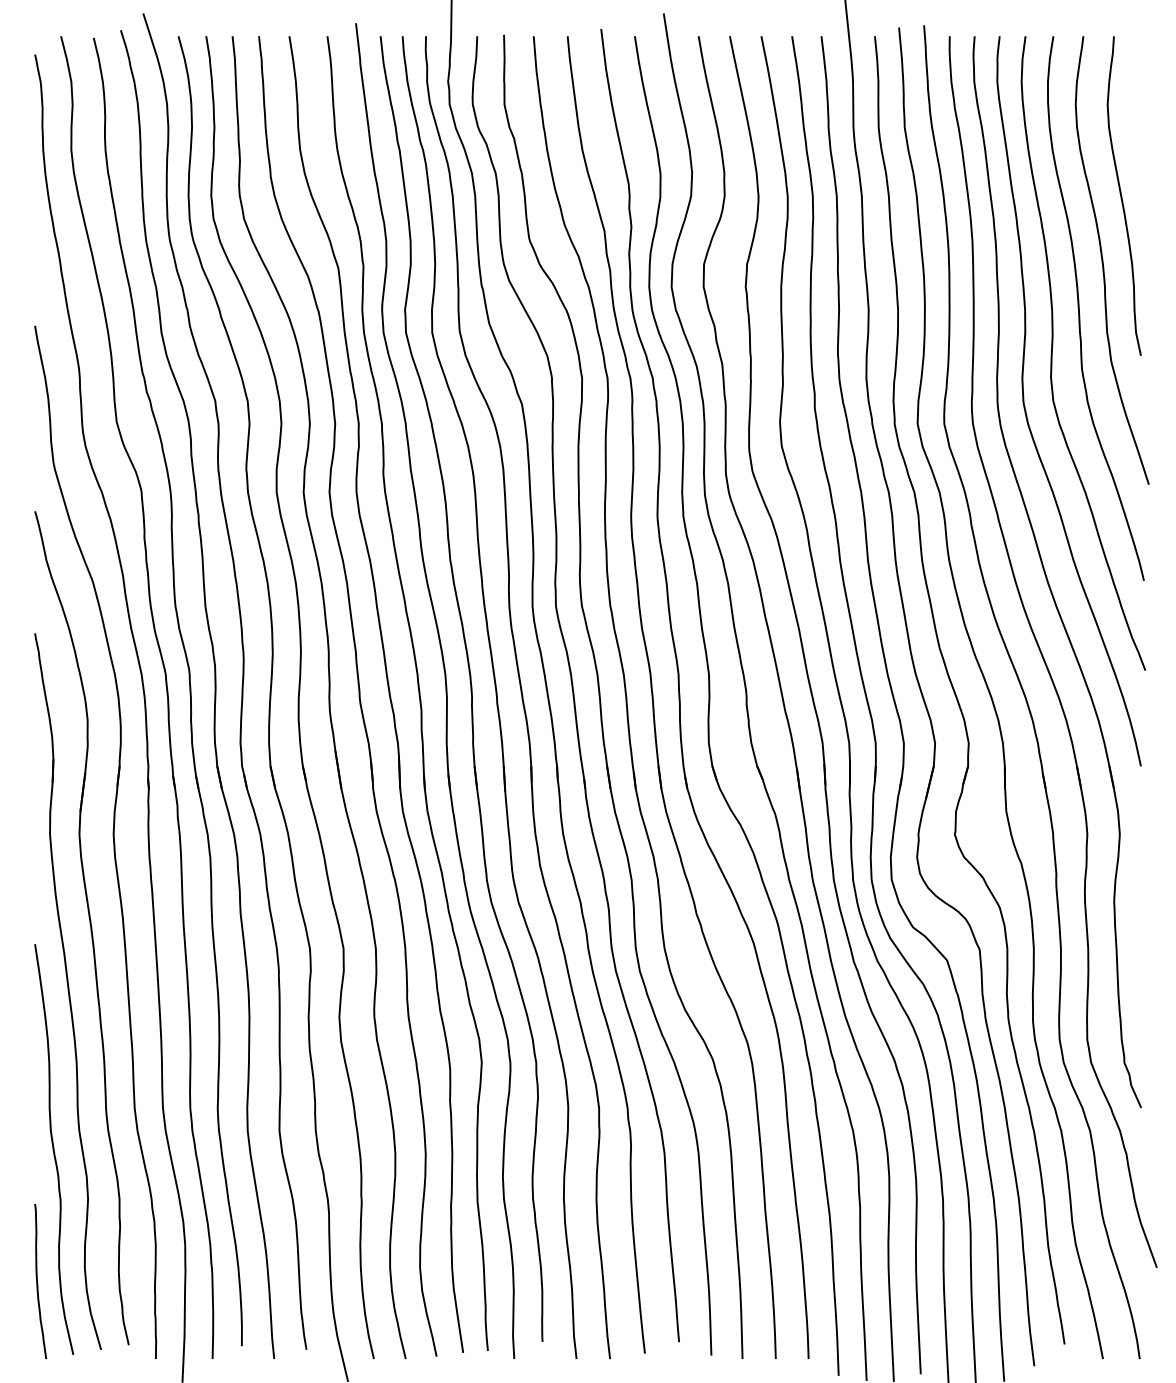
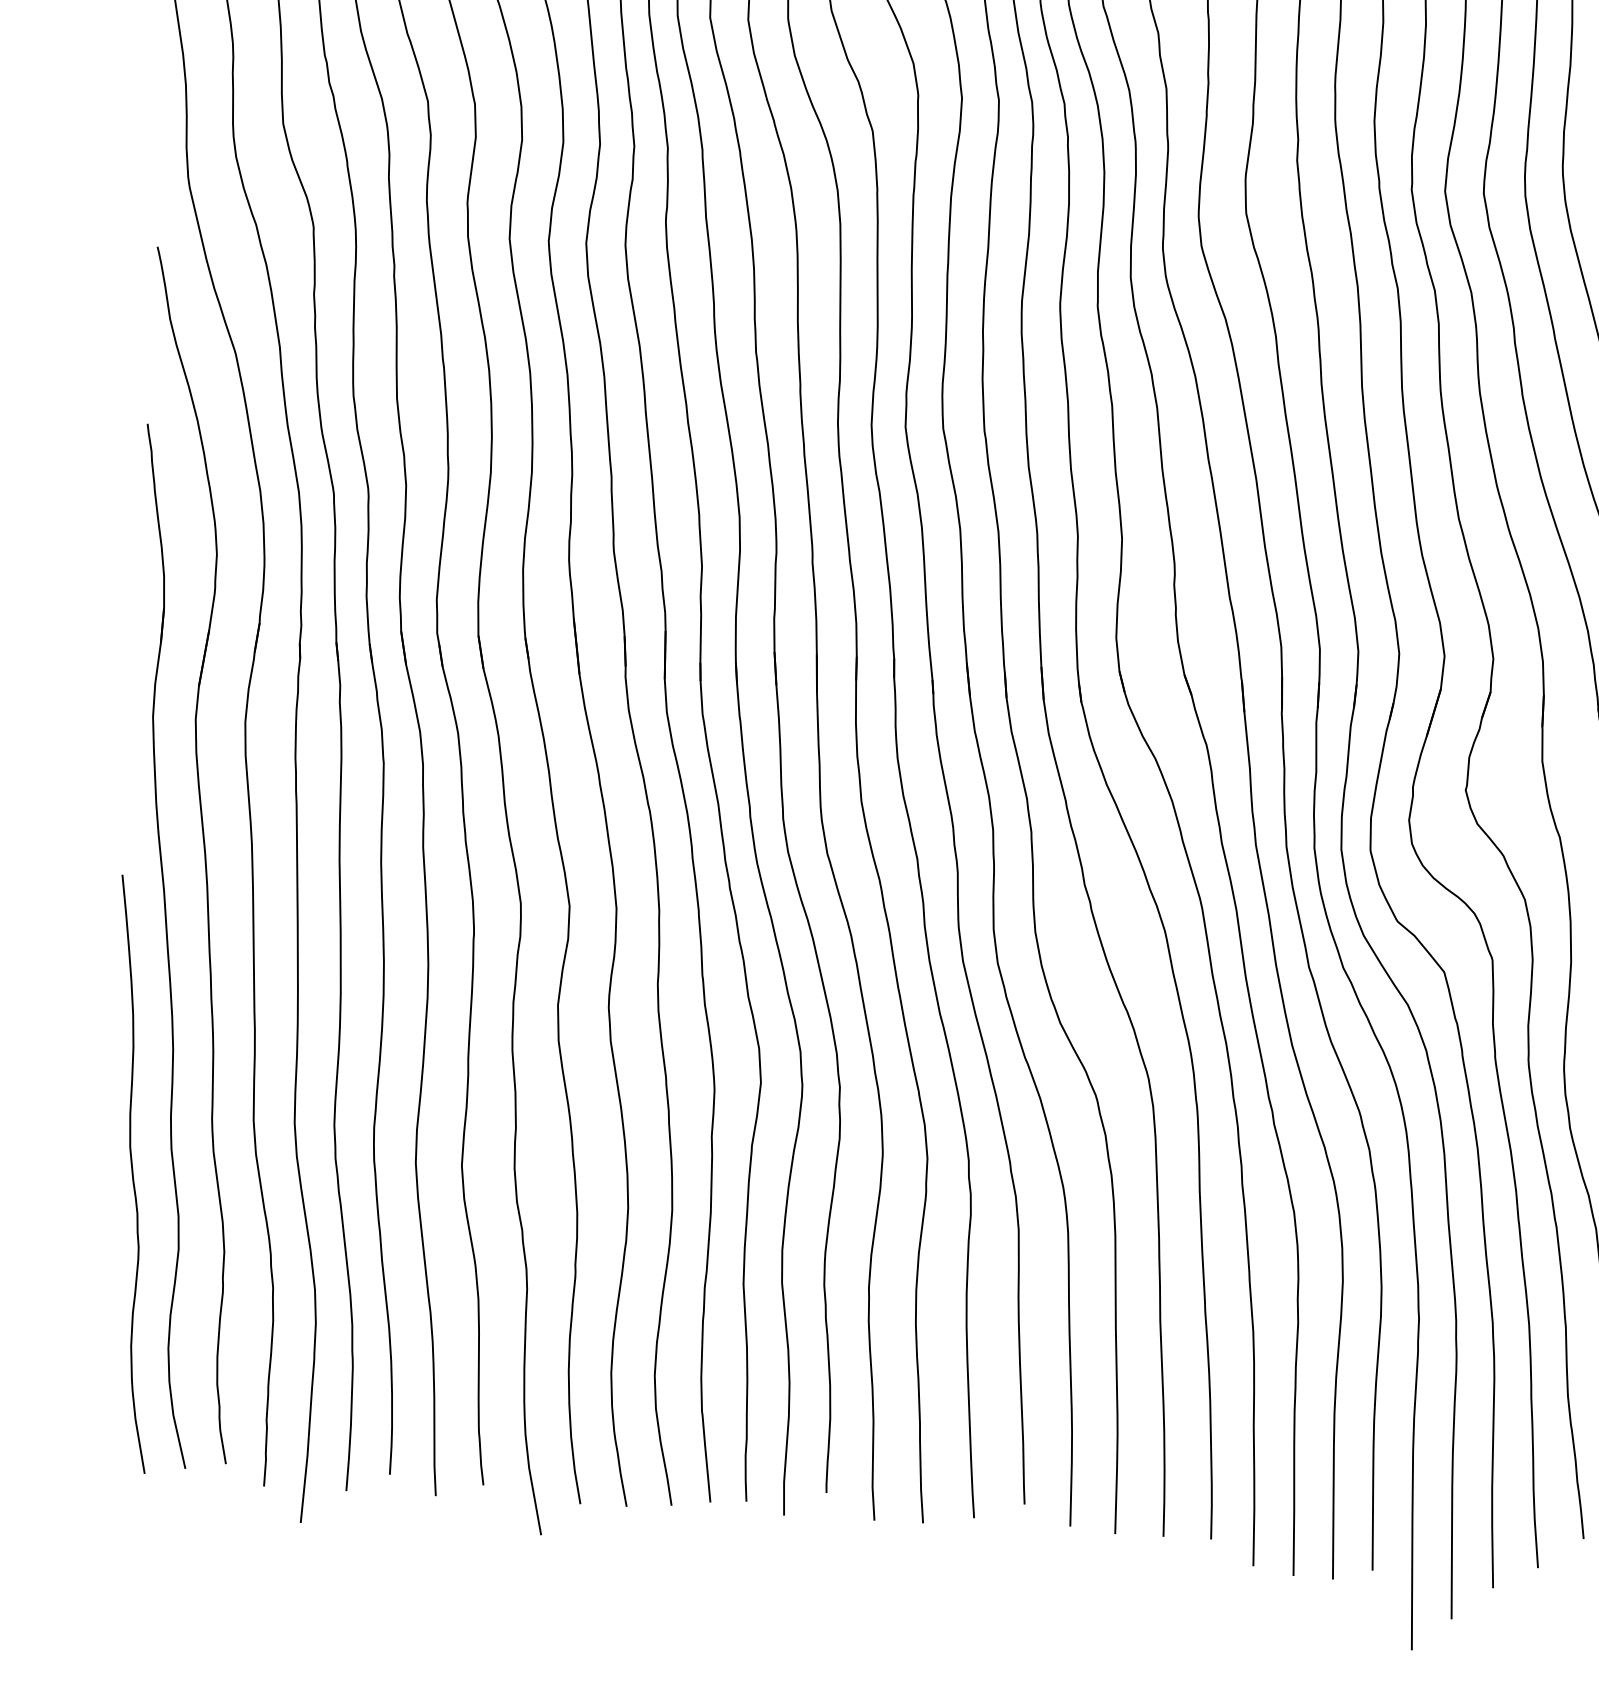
curve: (38, 1282) -> (99, 1365), removed

